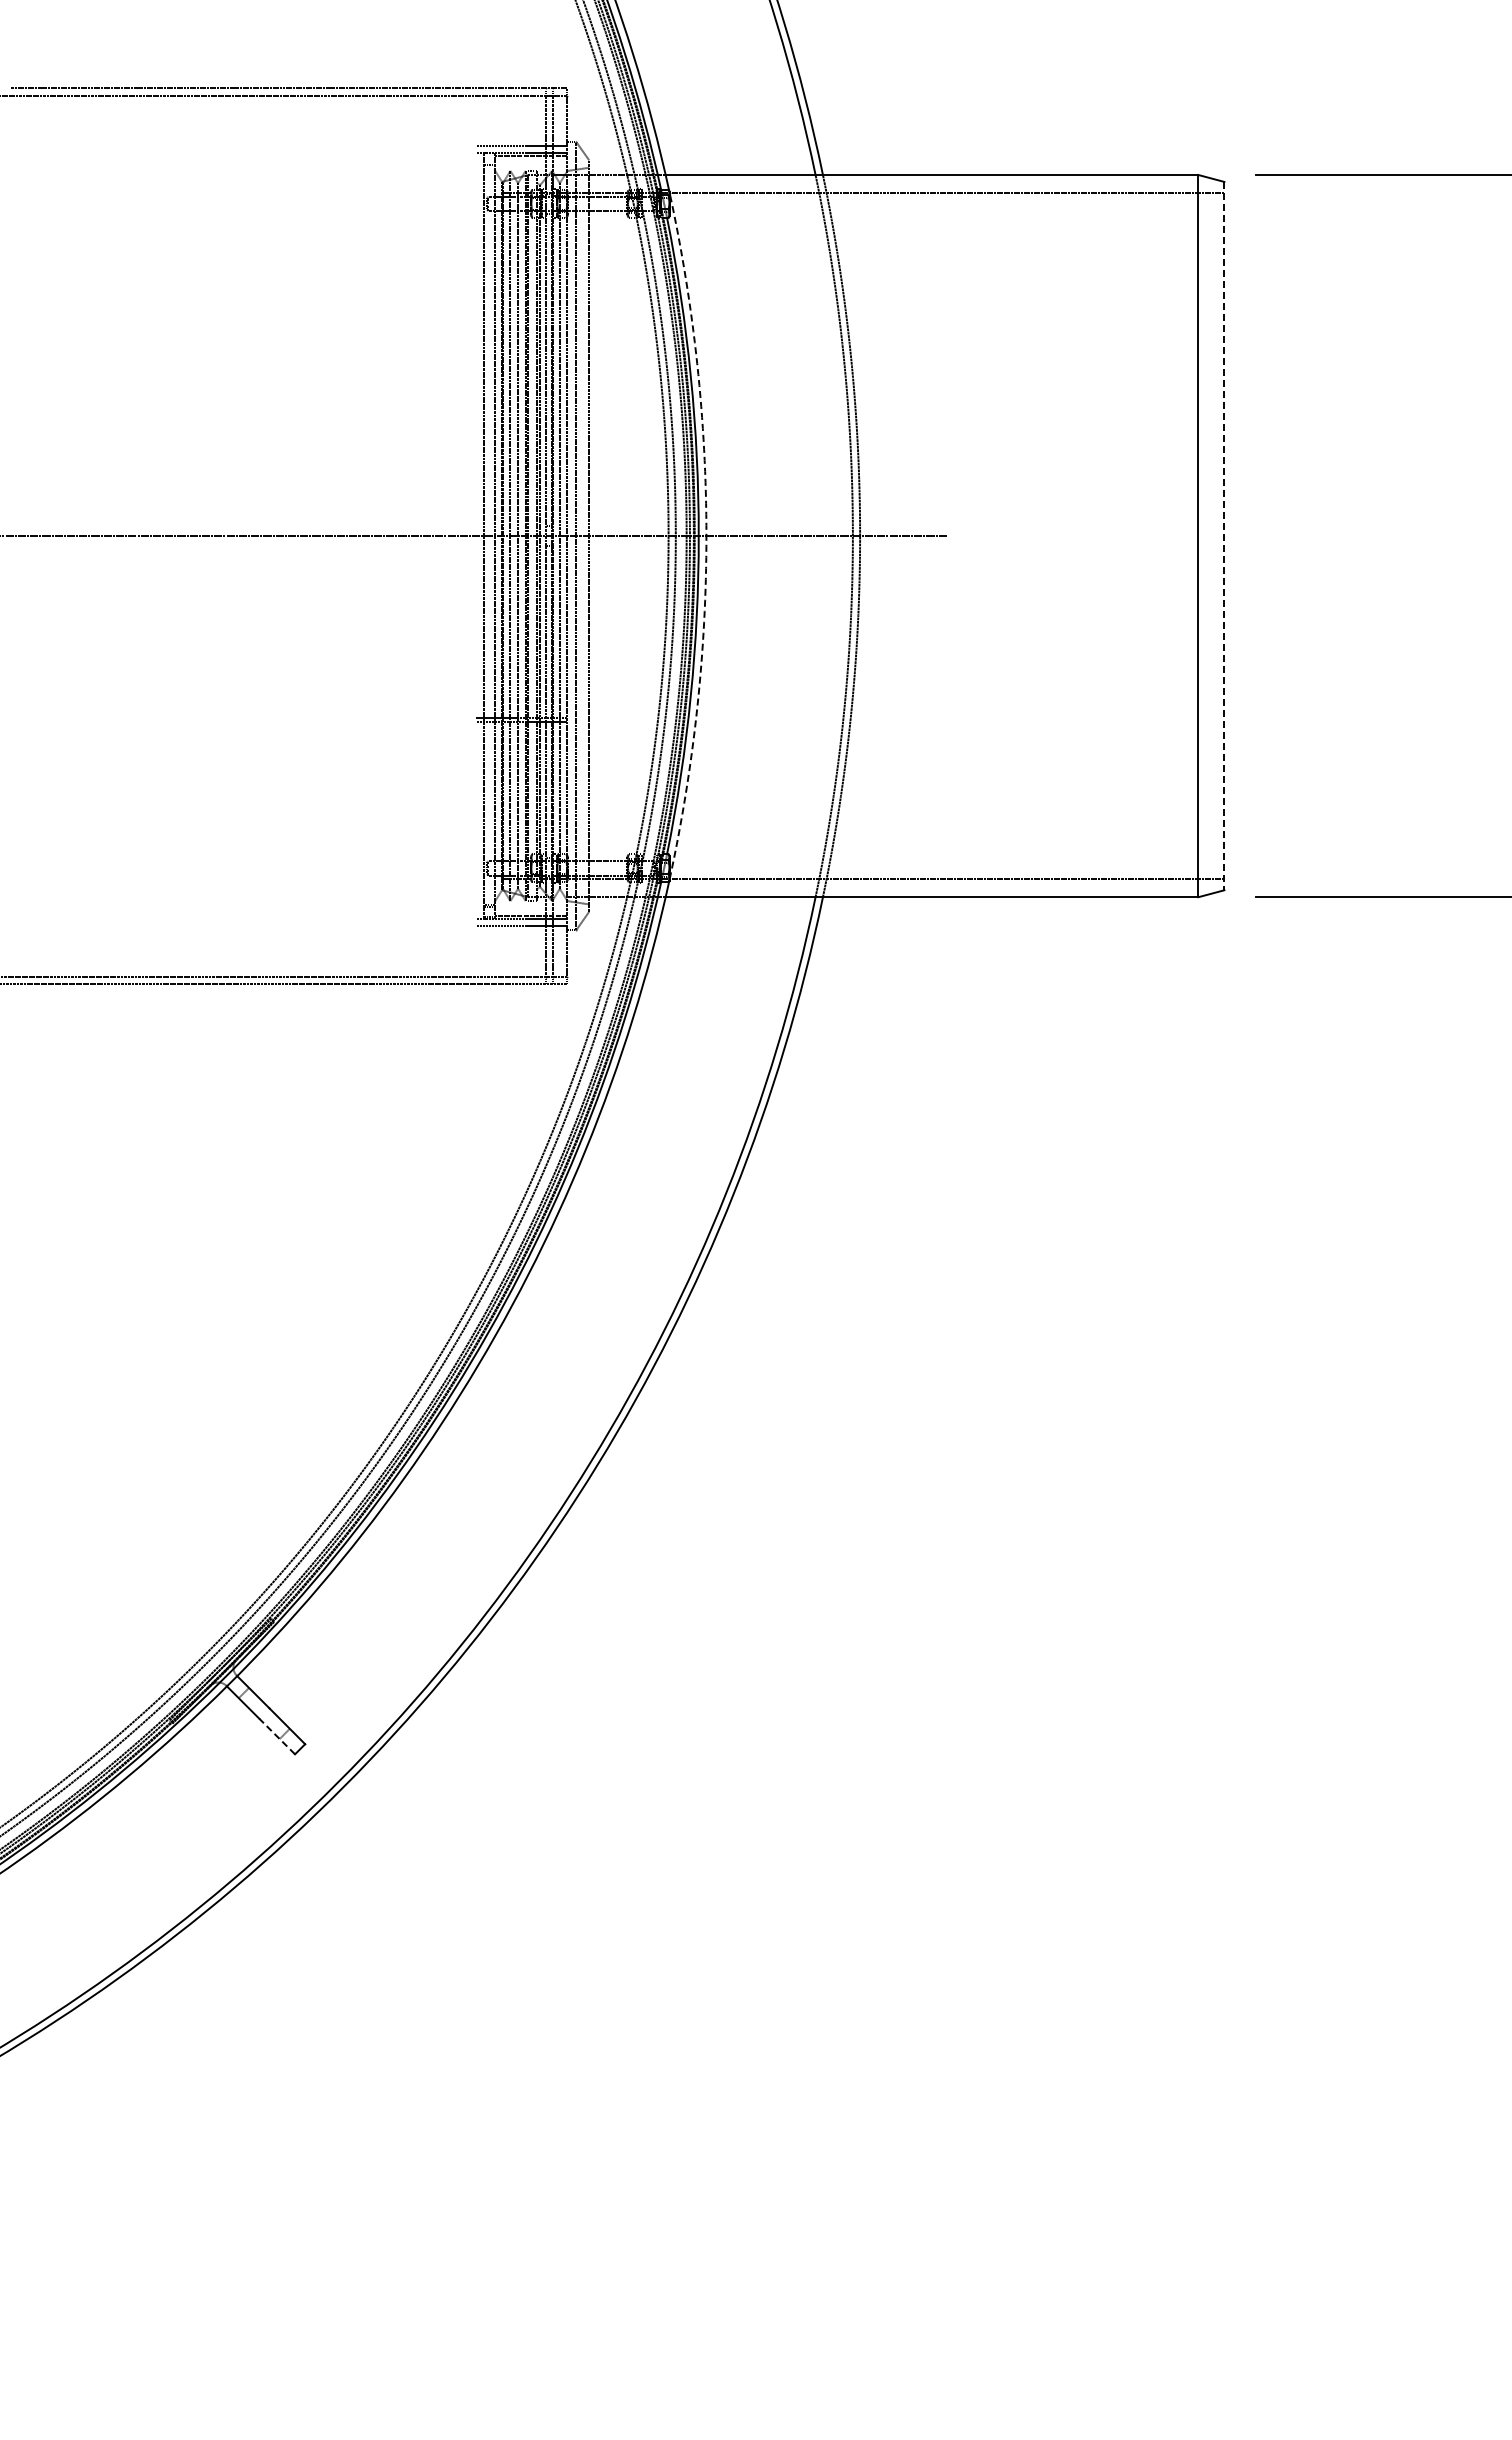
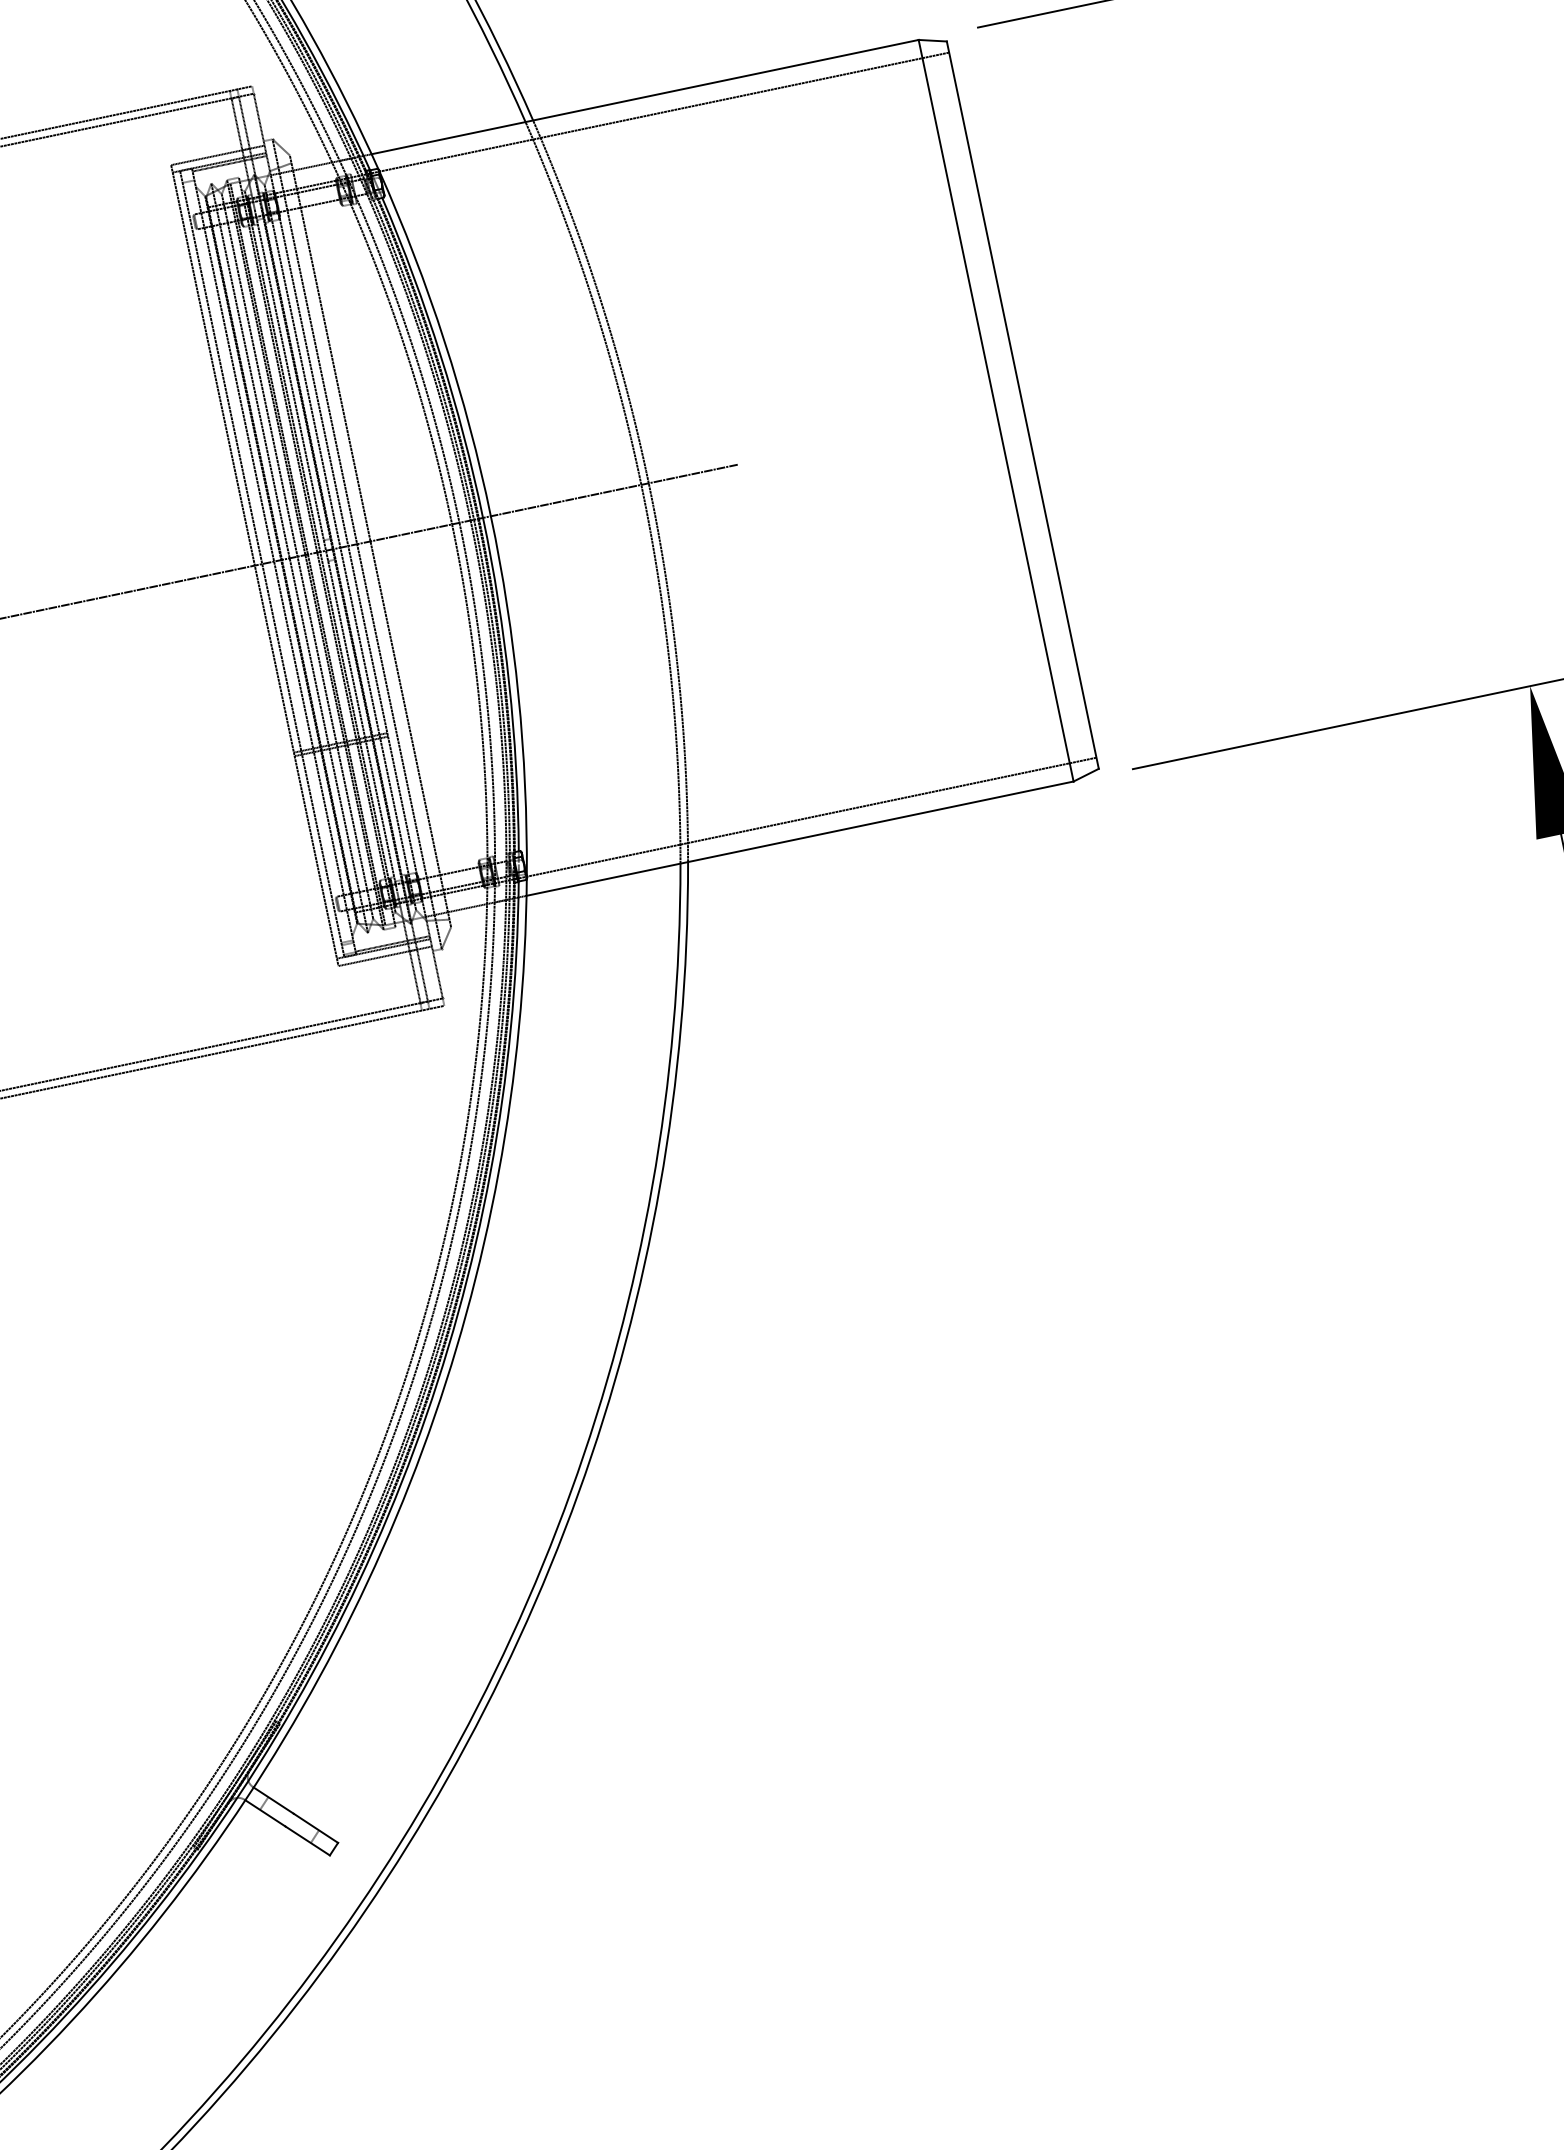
line: (476, 536) -> (254, 566), added
arc: (706, 536) -> (491, 516), dashed -> solid
line: (1224, 536) -> (1023, 405), dashed -> solid
line: (276, 1736) -> (306, 1841), dashed -> solid

